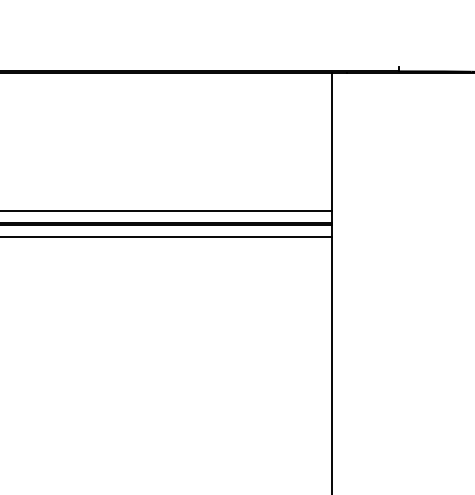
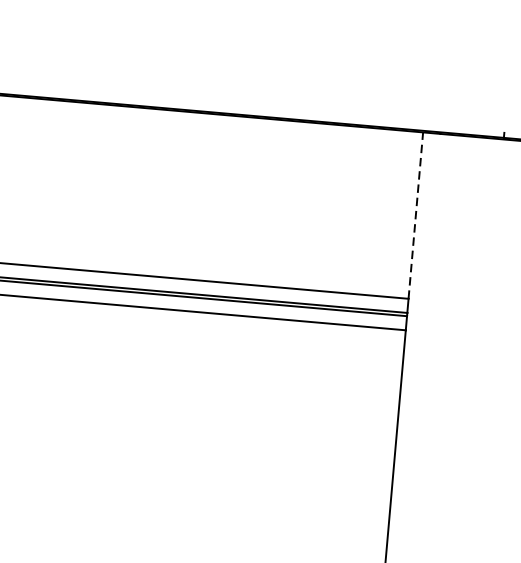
line: (332, 141) -> (415, 215), solid -> dashed

